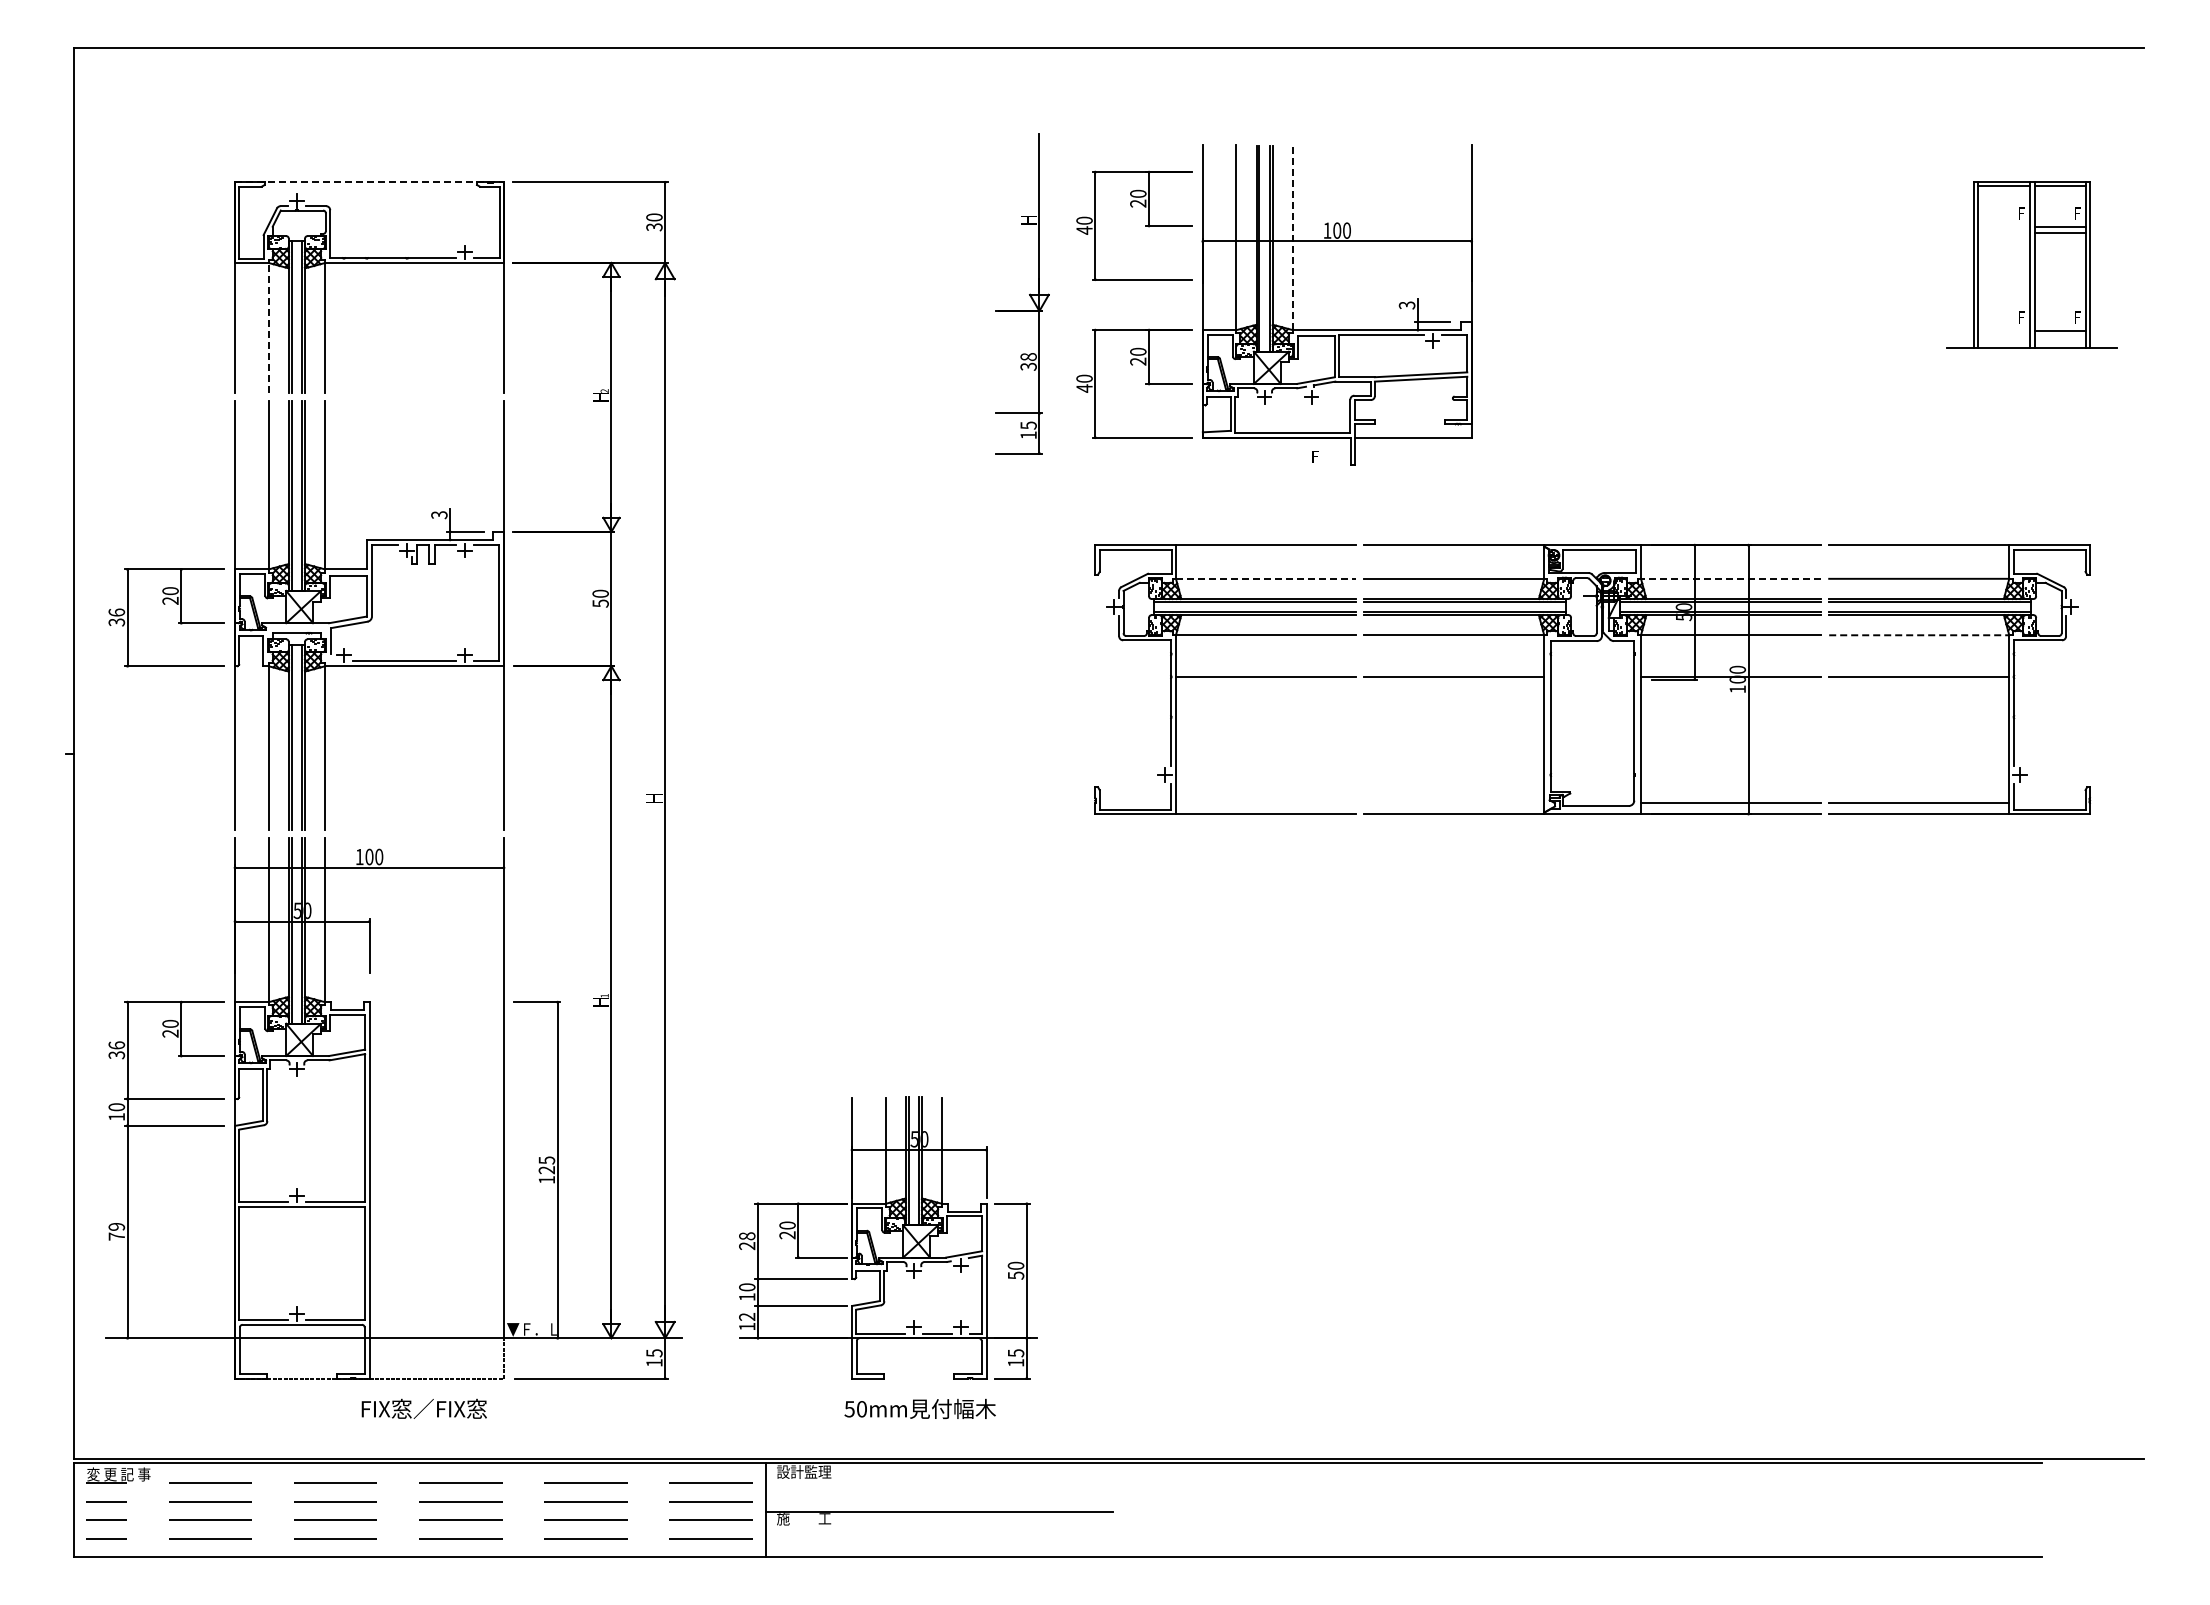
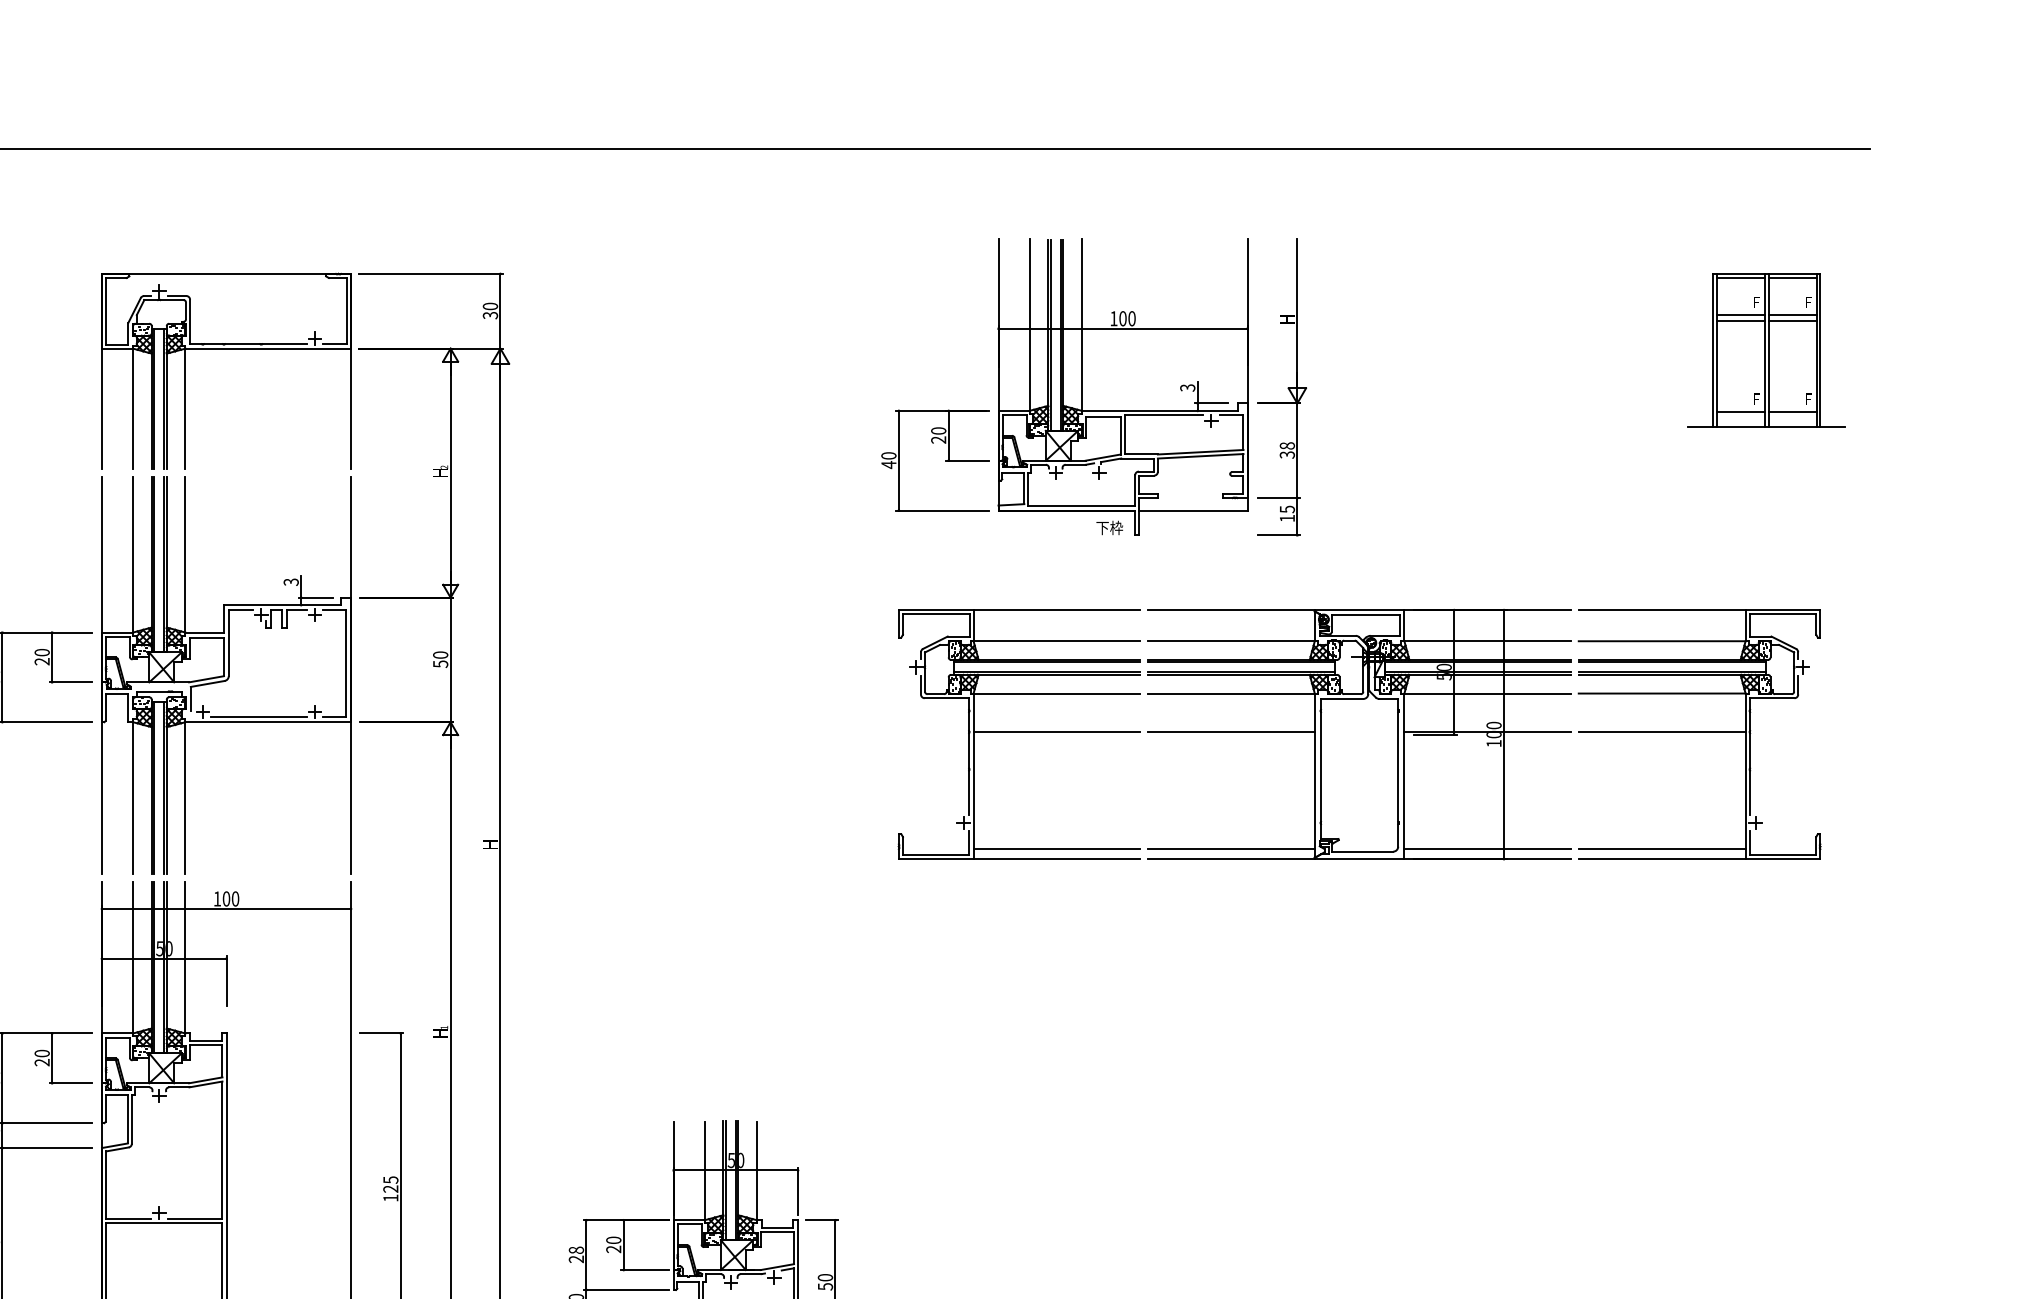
line: (370, 182) -> (227, 274), dashed -> solid
part: (1145, 225) -> (945, 313), removed
line: (2003, 226) -> (1740, 314), added
line: (2003, 233) -> (1740, 321), added
line: (1292, 237) -> (1081, 325), dashed -> solid
part: (1029, 294) -> (1288, 388), moved
line: (268, 327) -> (132, 408), dashed -> solid
line: (2003, 330) -> (1740, 411), added
text: (1322, 456) -> (1109, 527), Ｆ -> 下枠
line: (1266, 578) -> (1057, 640), dashed -> solid
line: (1730, 578) -> (1487, 640), dashed -> solid
line: (1919, 635) -> (1662, 693), dashed -> solid
line: (1265, 803) -> (1056, 849), added
line: (1454, 803) -> (1231, 849), added

